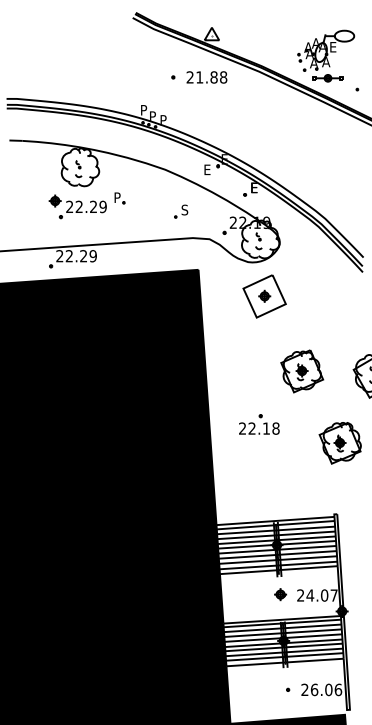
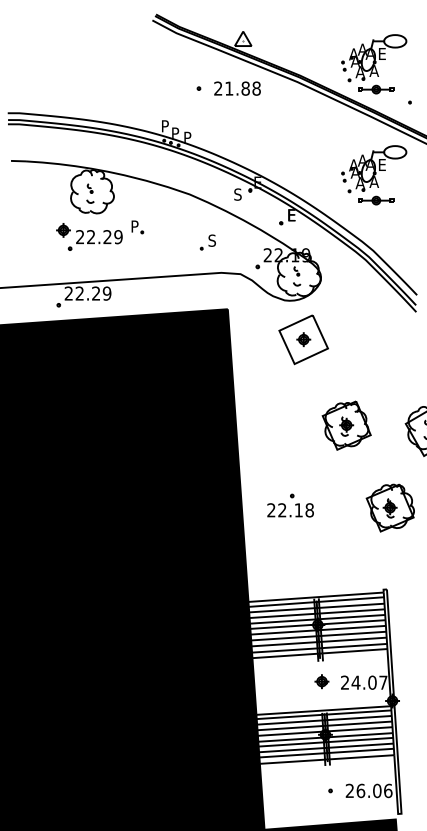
part: (326, 153) -> (374, 175), added
text: (206, 169) -> (237, 194), E -> S
part: (259, 424) -> (290, 505), moved

